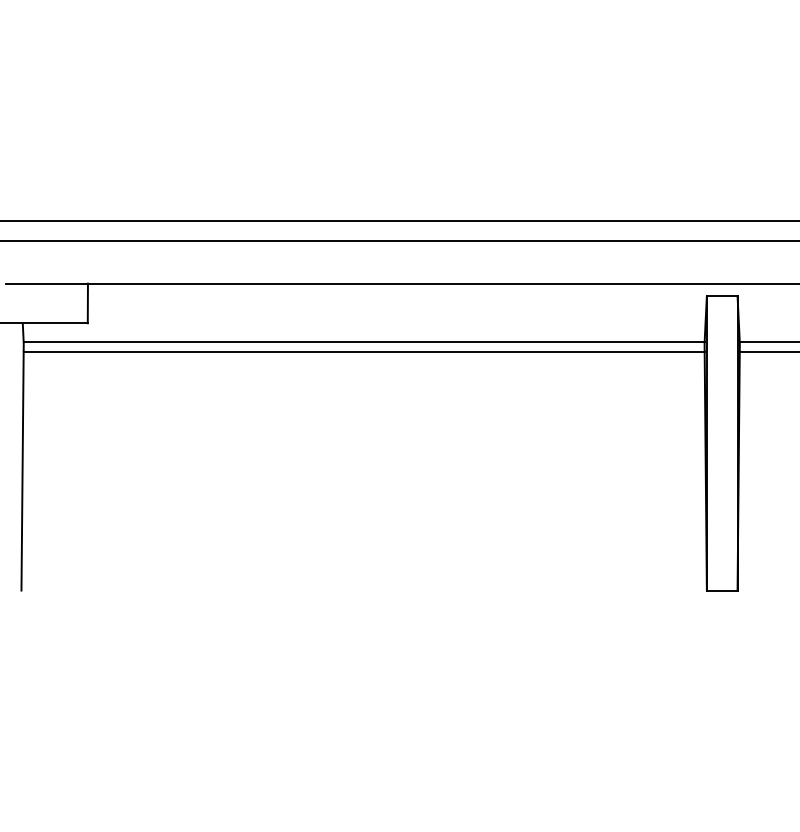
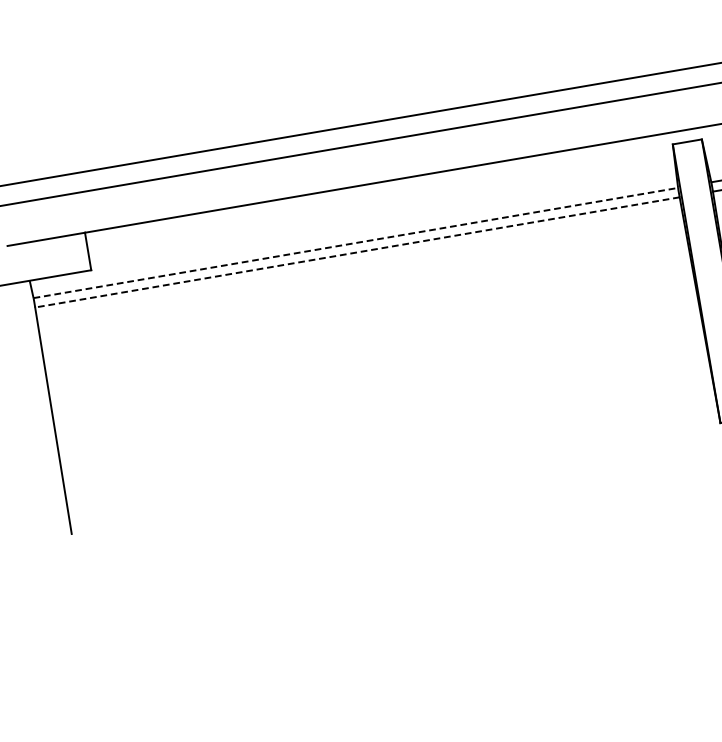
line: (364, 341) -> (356, 242), solid -> dashed
line: (363, 351) -> (356, 252), solid -> dashed

